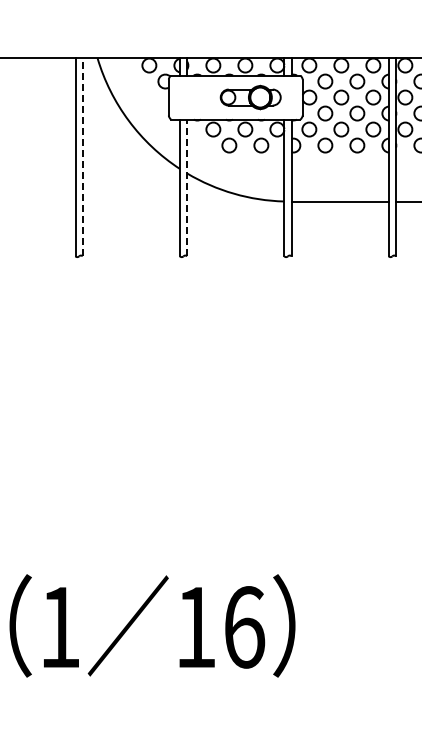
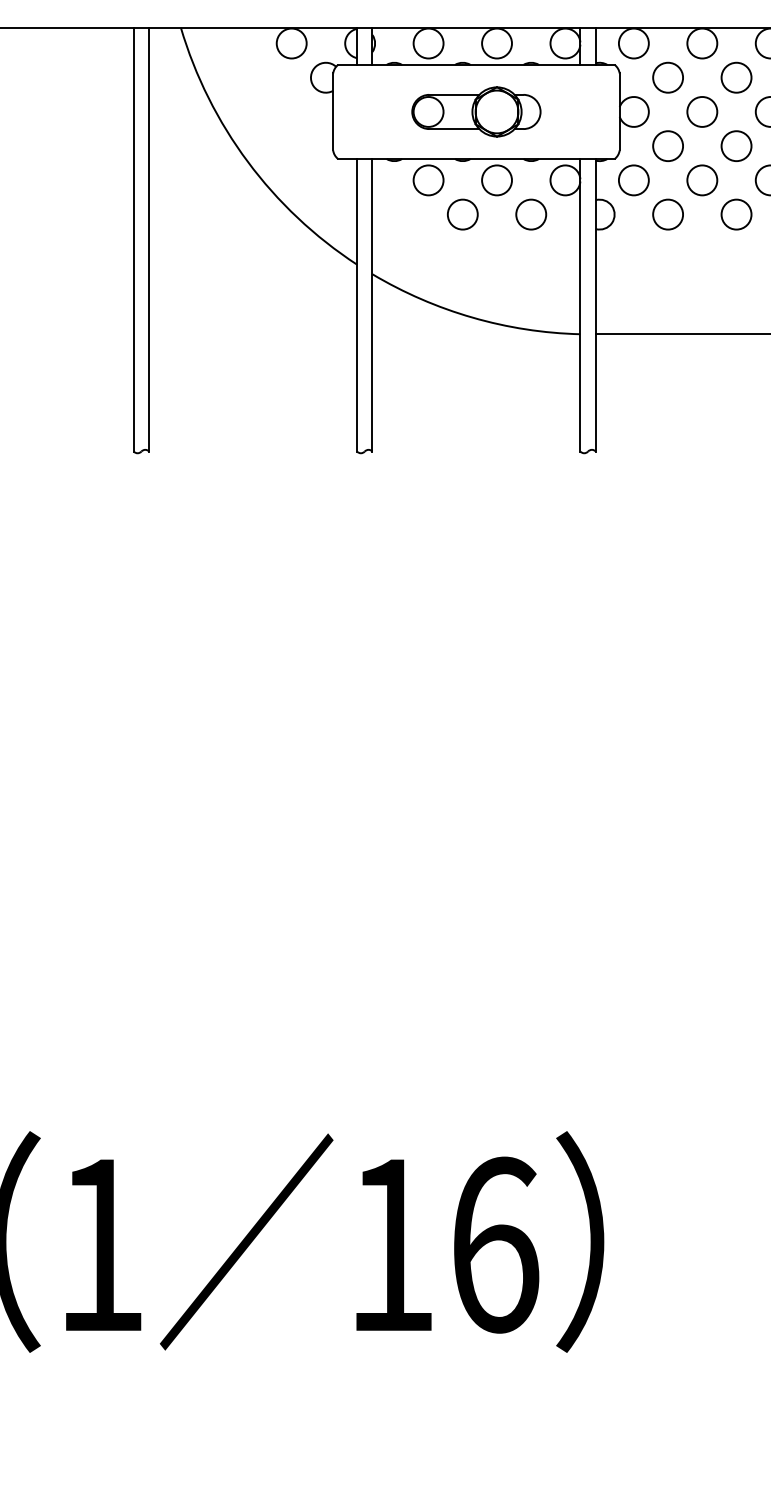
part: (250, 97) -> (475, 111), moved
line: (82, 156) -> (148, 237), dashed -> solid
line: (187, 187) -> (373, 304), dashed -> solid

